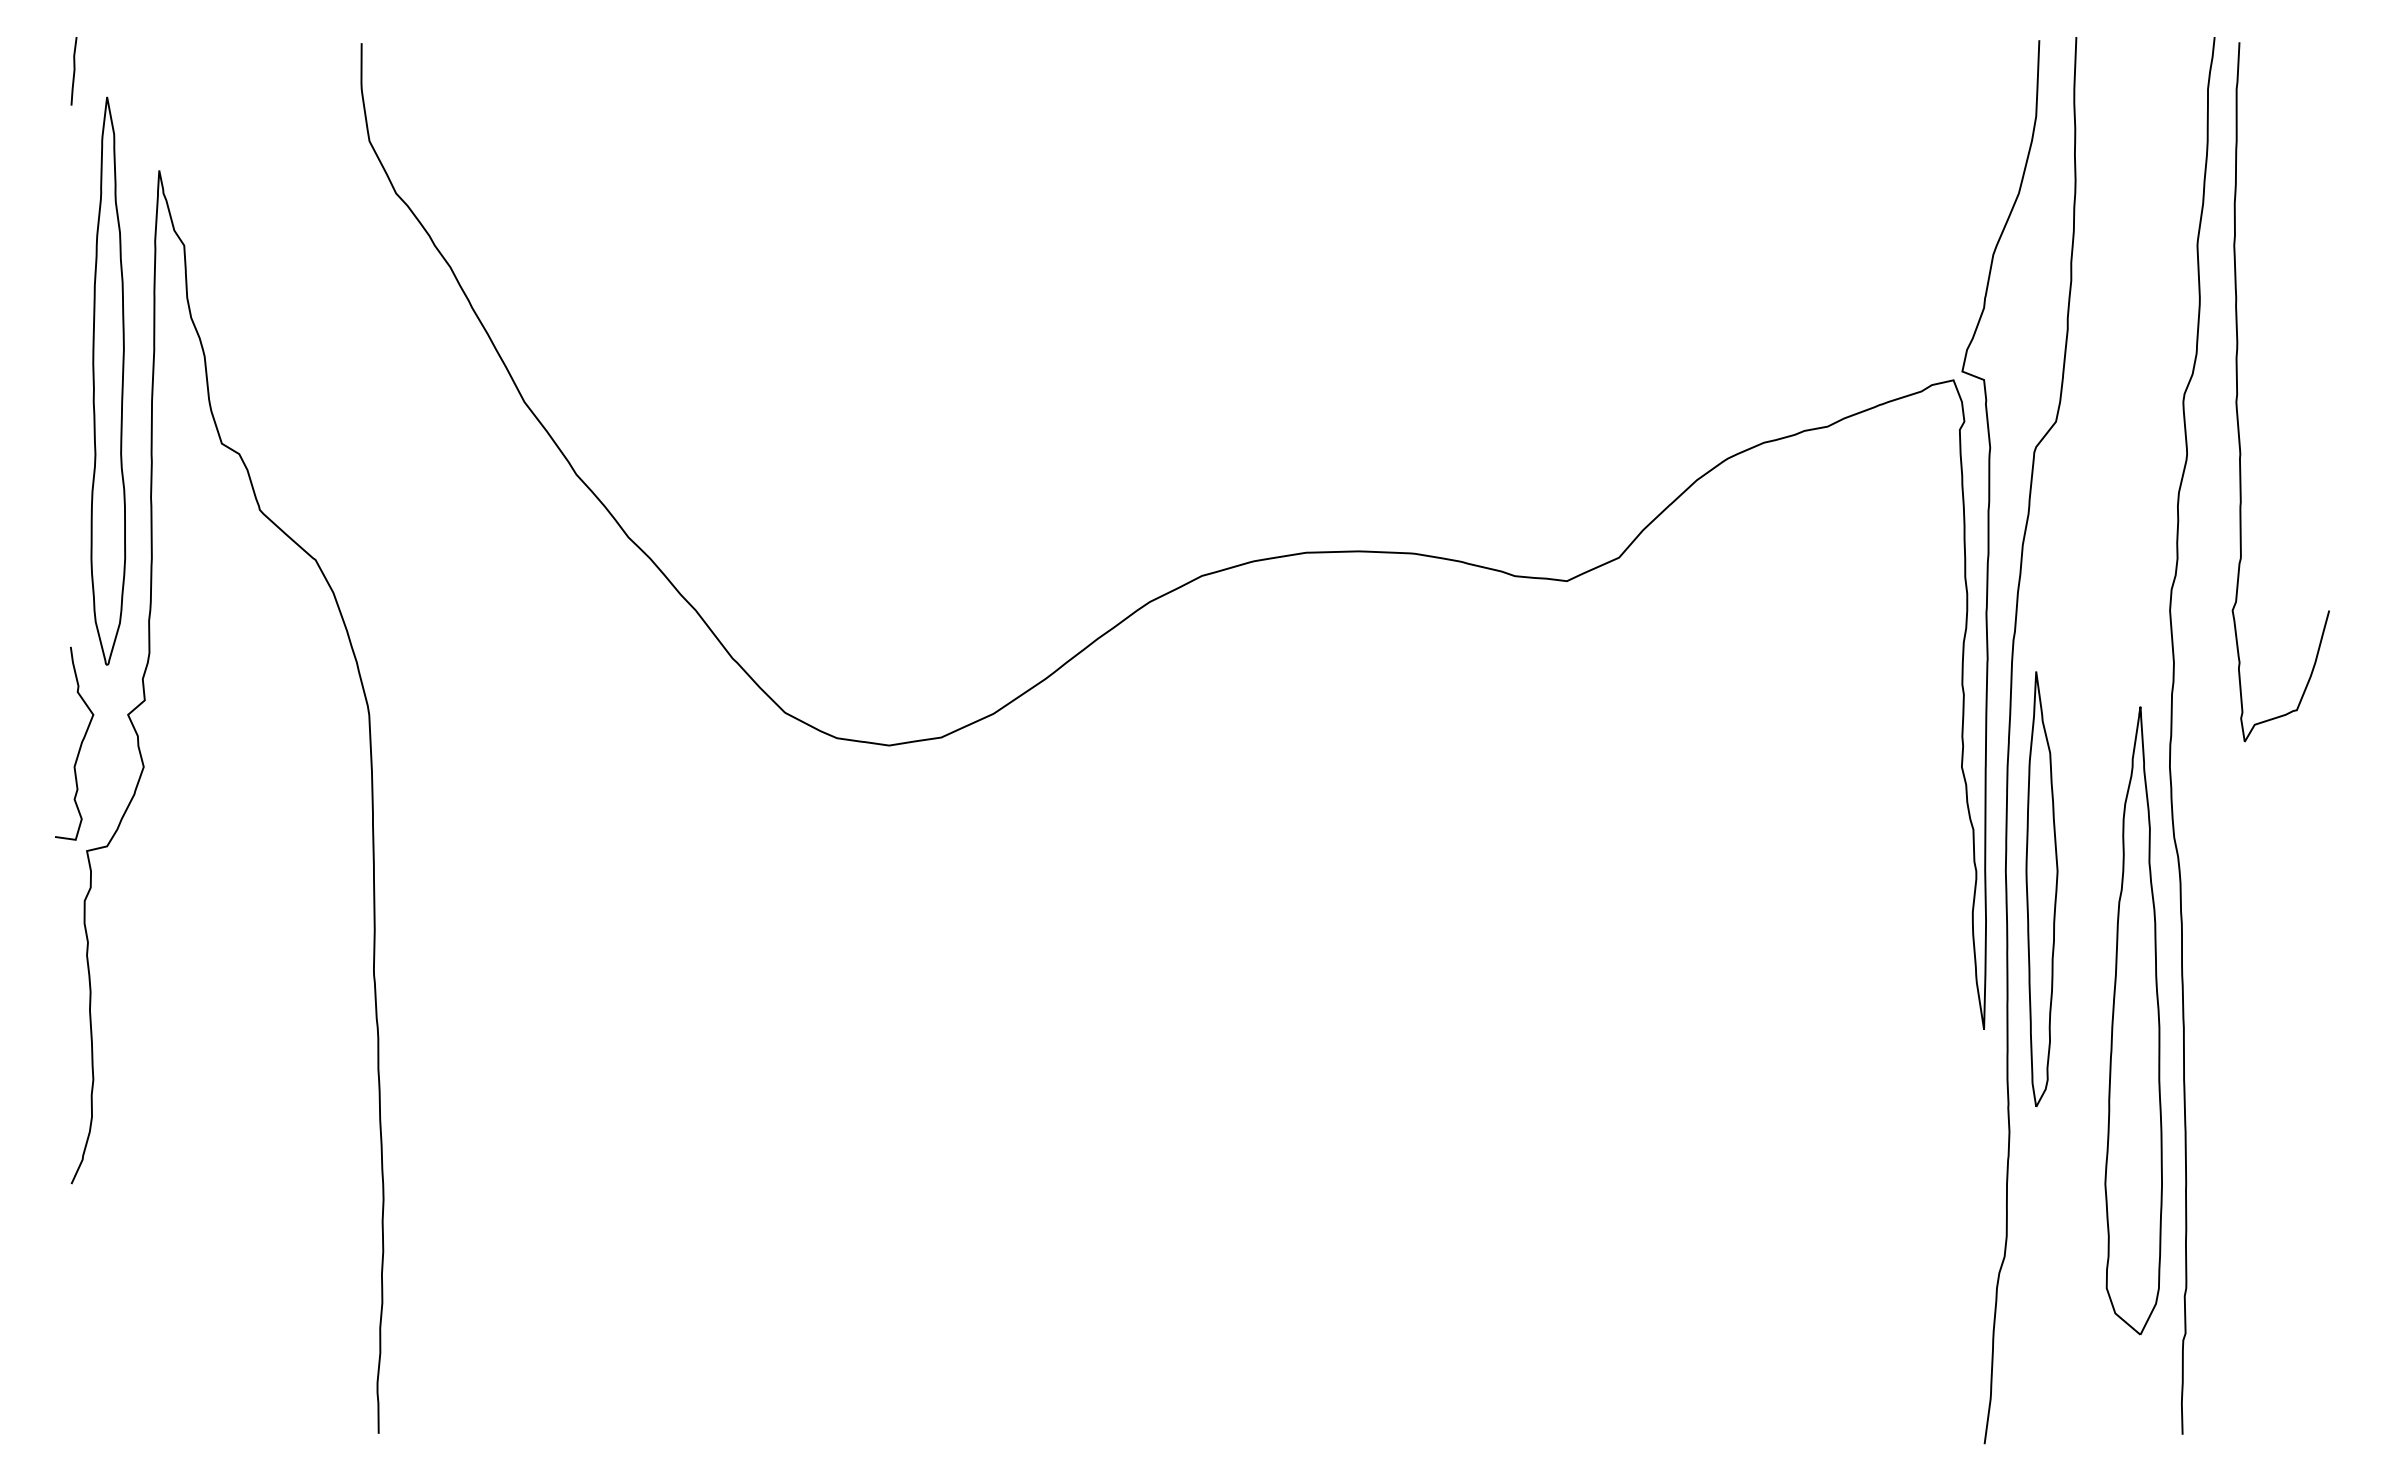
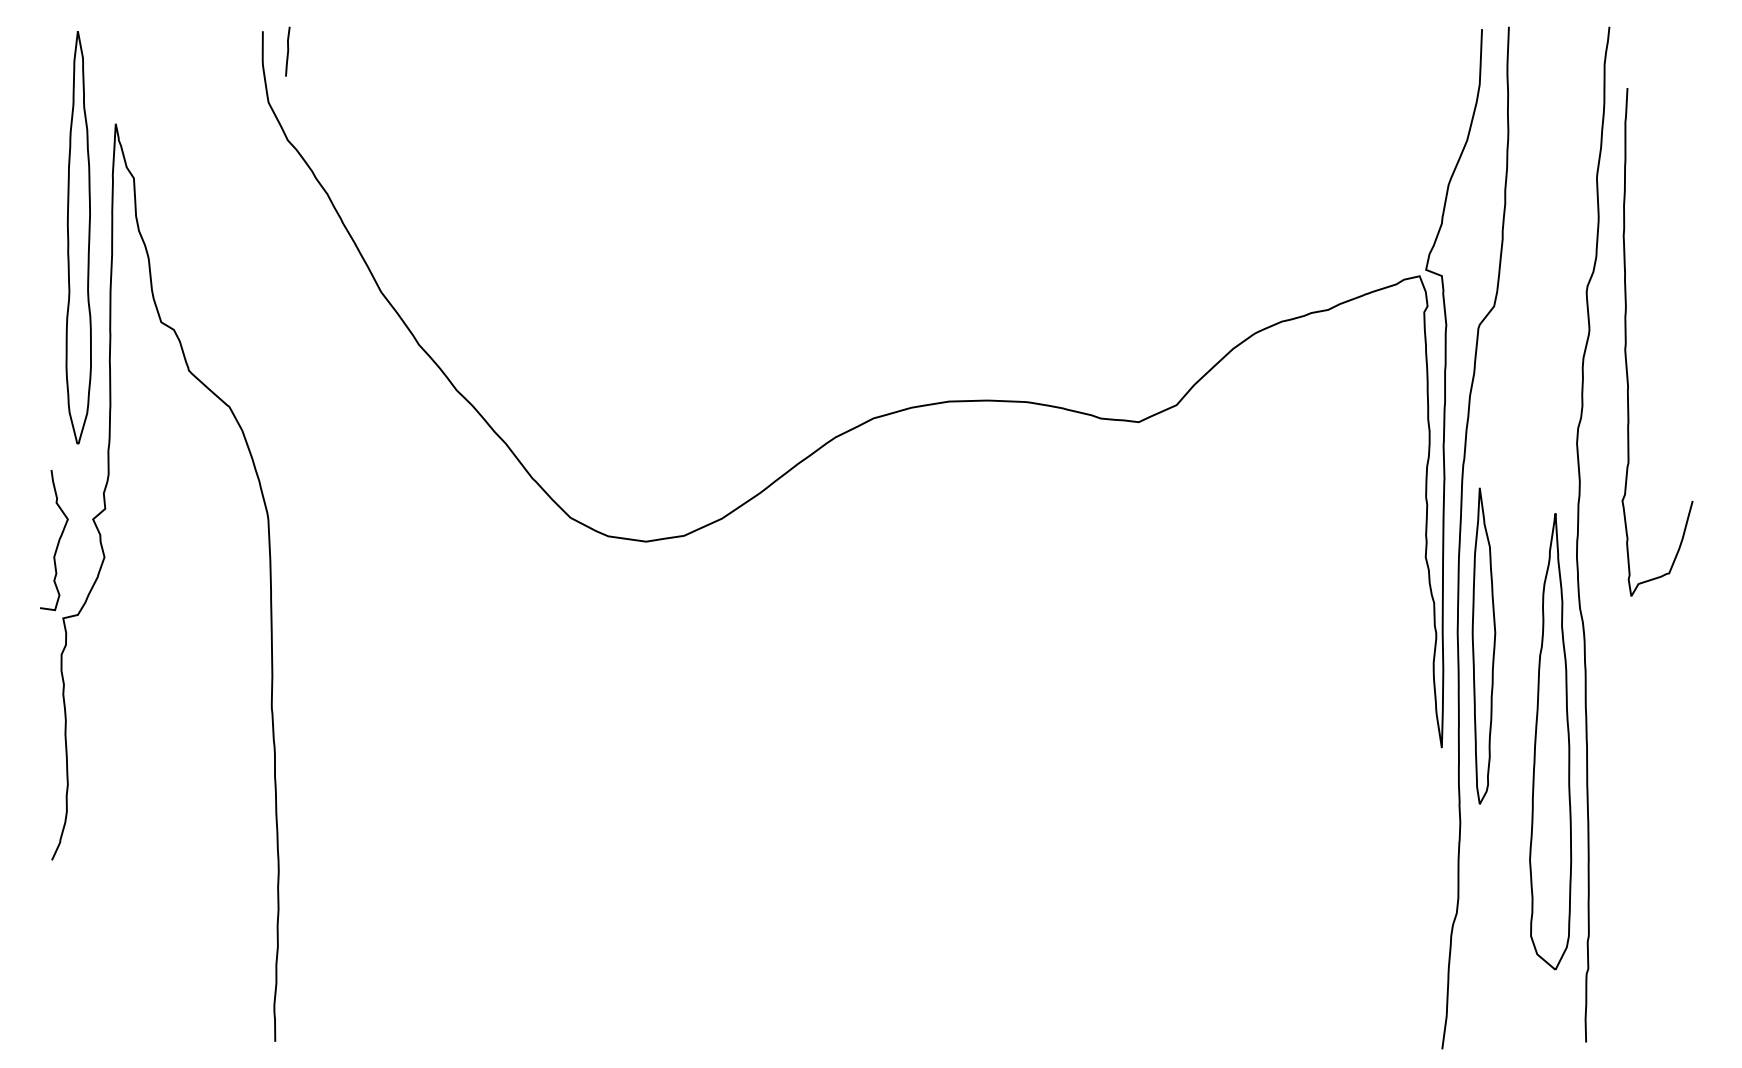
line: (73, 71) -> (287, 51), moved
part: (108, 380) -> (78, 237), moved
curve: (2237, 392) -> (1626, 342), moved

